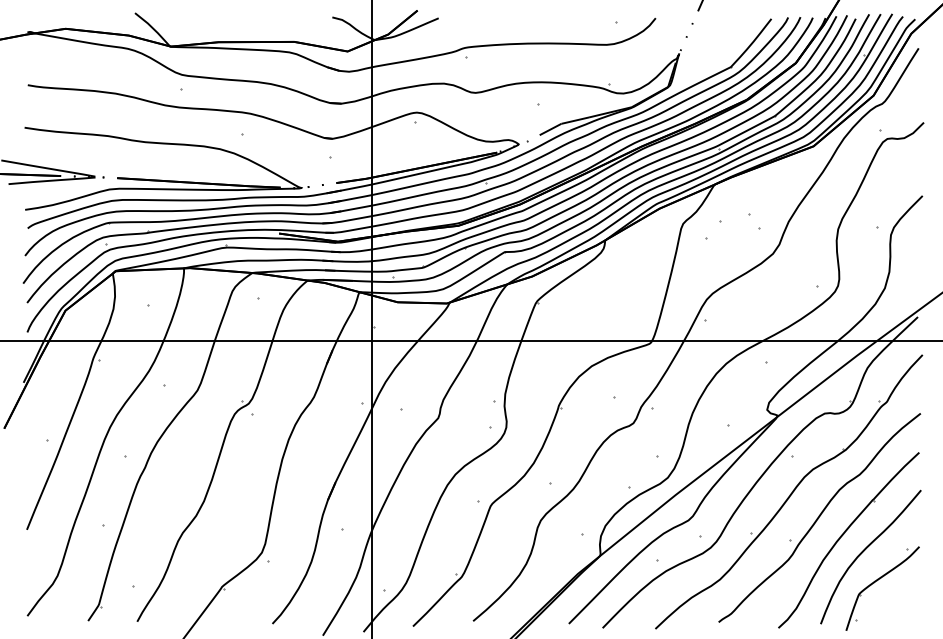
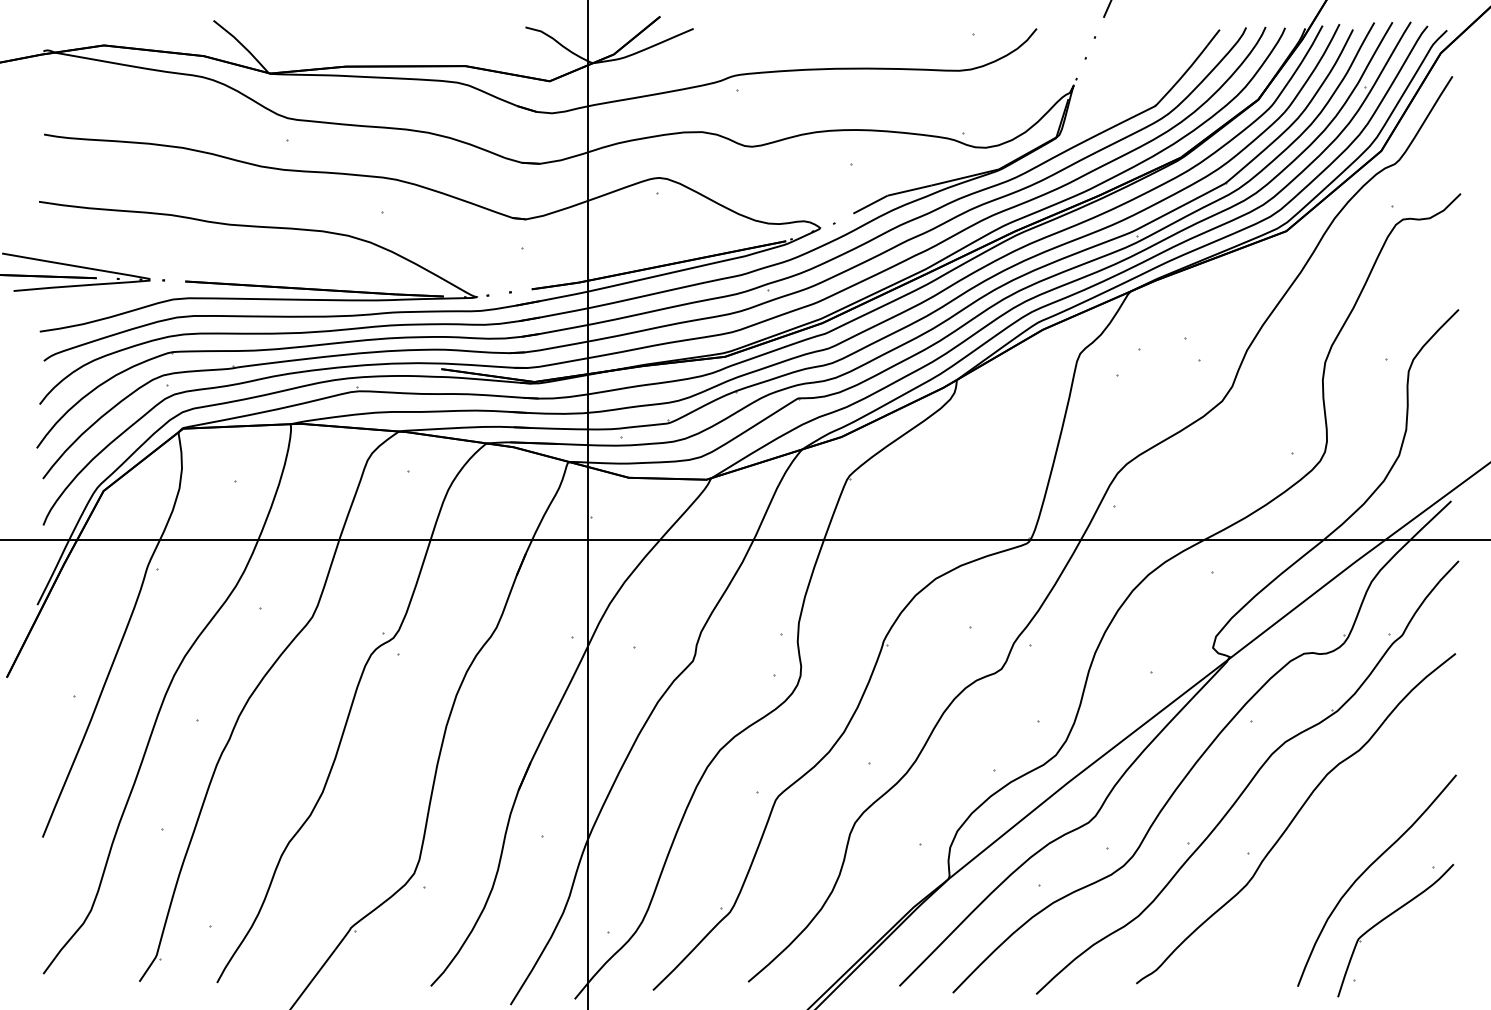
part: (843, 535) -> (1333, 846), removed

